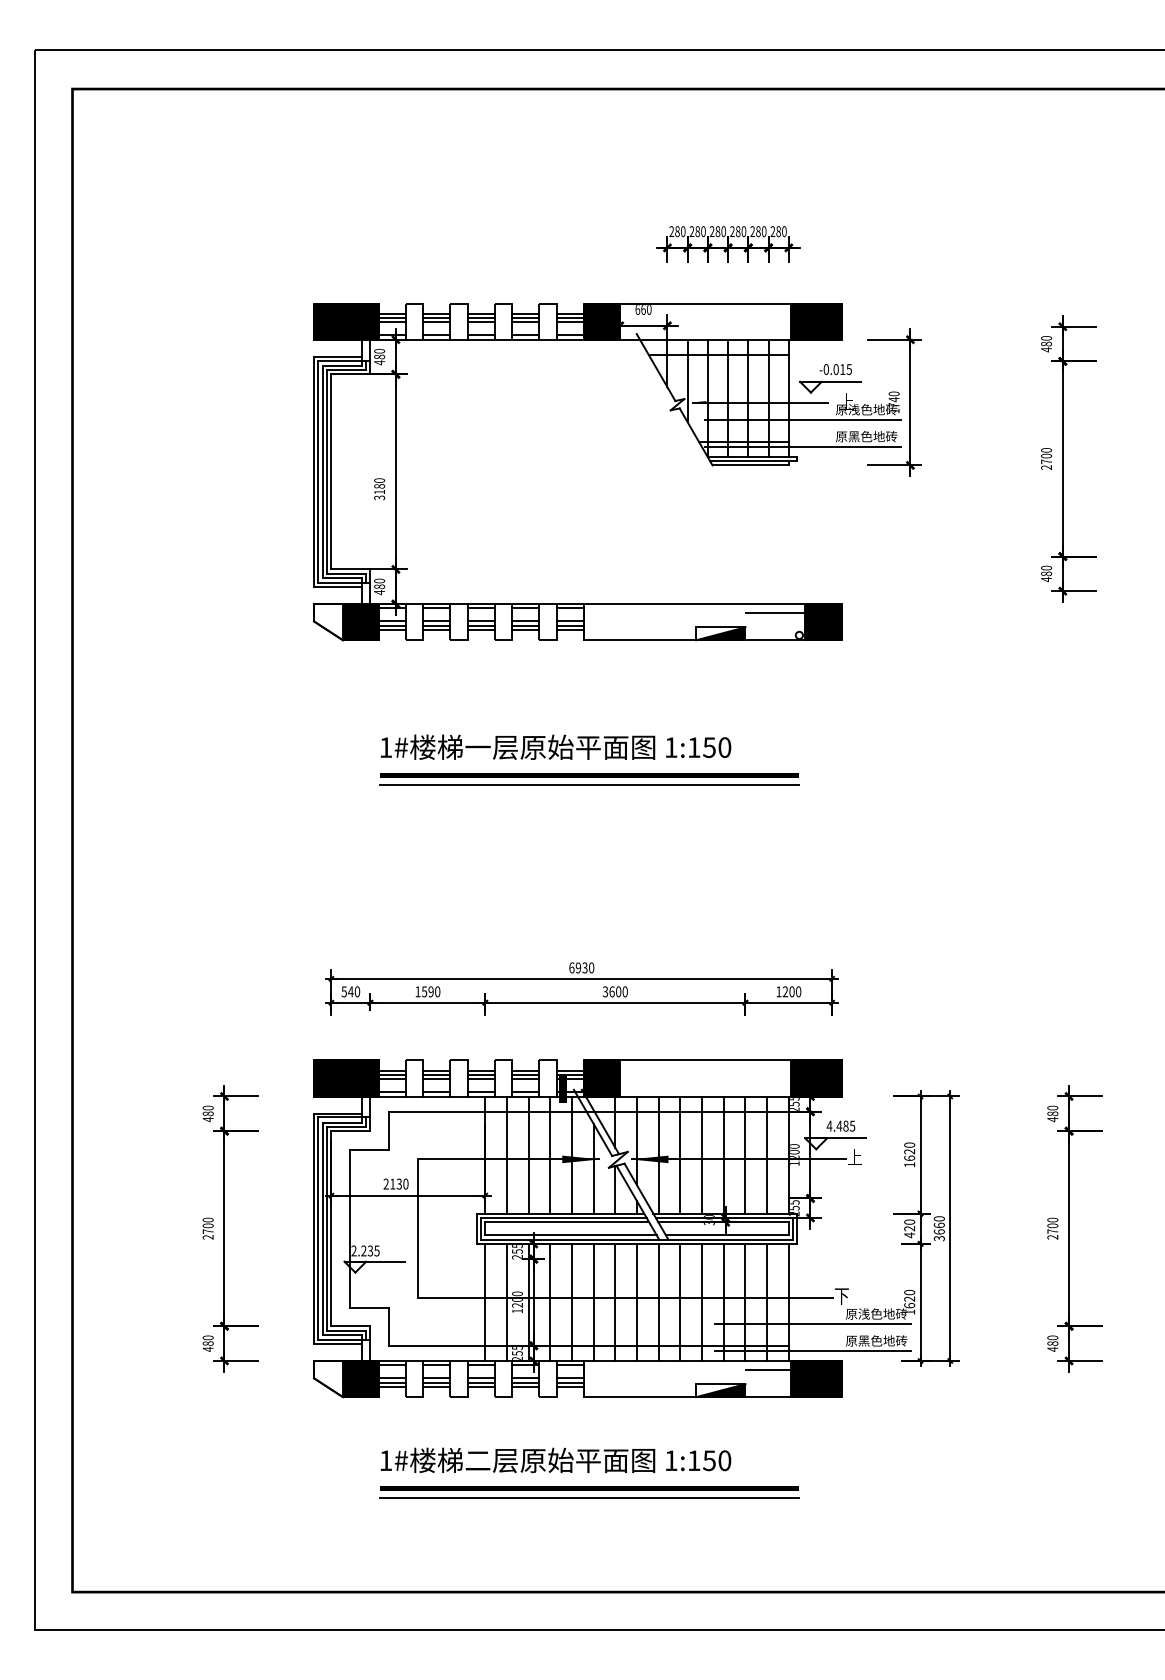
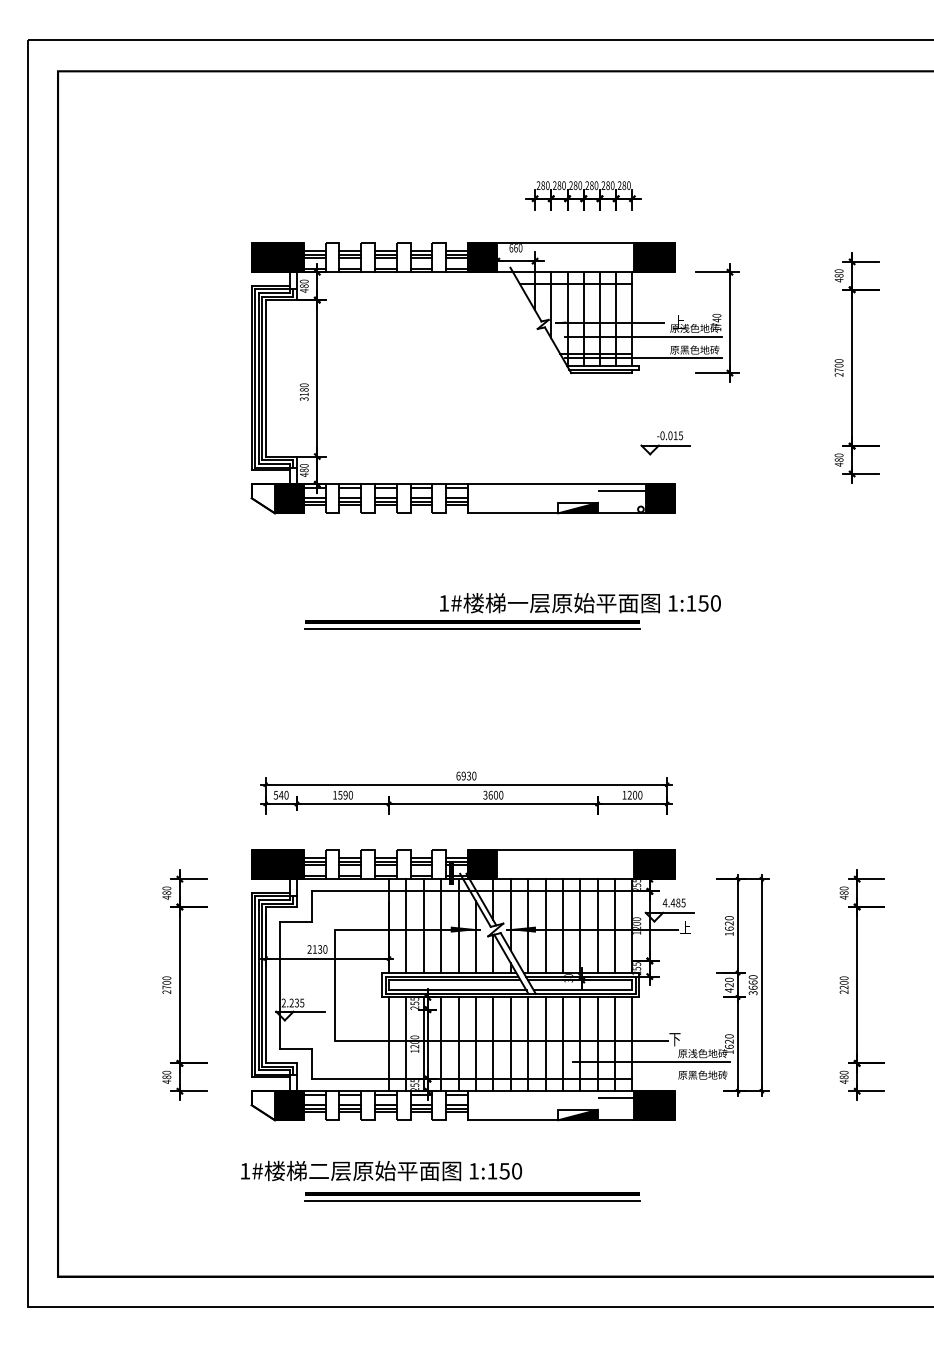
part: (830, 378) -> (665, 442), moved
text: (555, 746) -> (580, 602), moved
text: (1052, 1231) -> (843, 987), 2700 -> 2200
line: (812, 1351) -> (651, 1083), removed
text: (555, 1460) -> (381, 1171), moved

